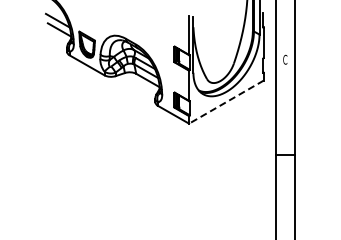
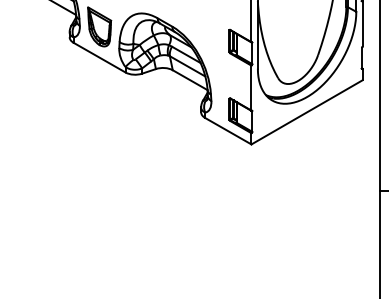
line: (226, 102) -> (307, 112), dashed -> solid

